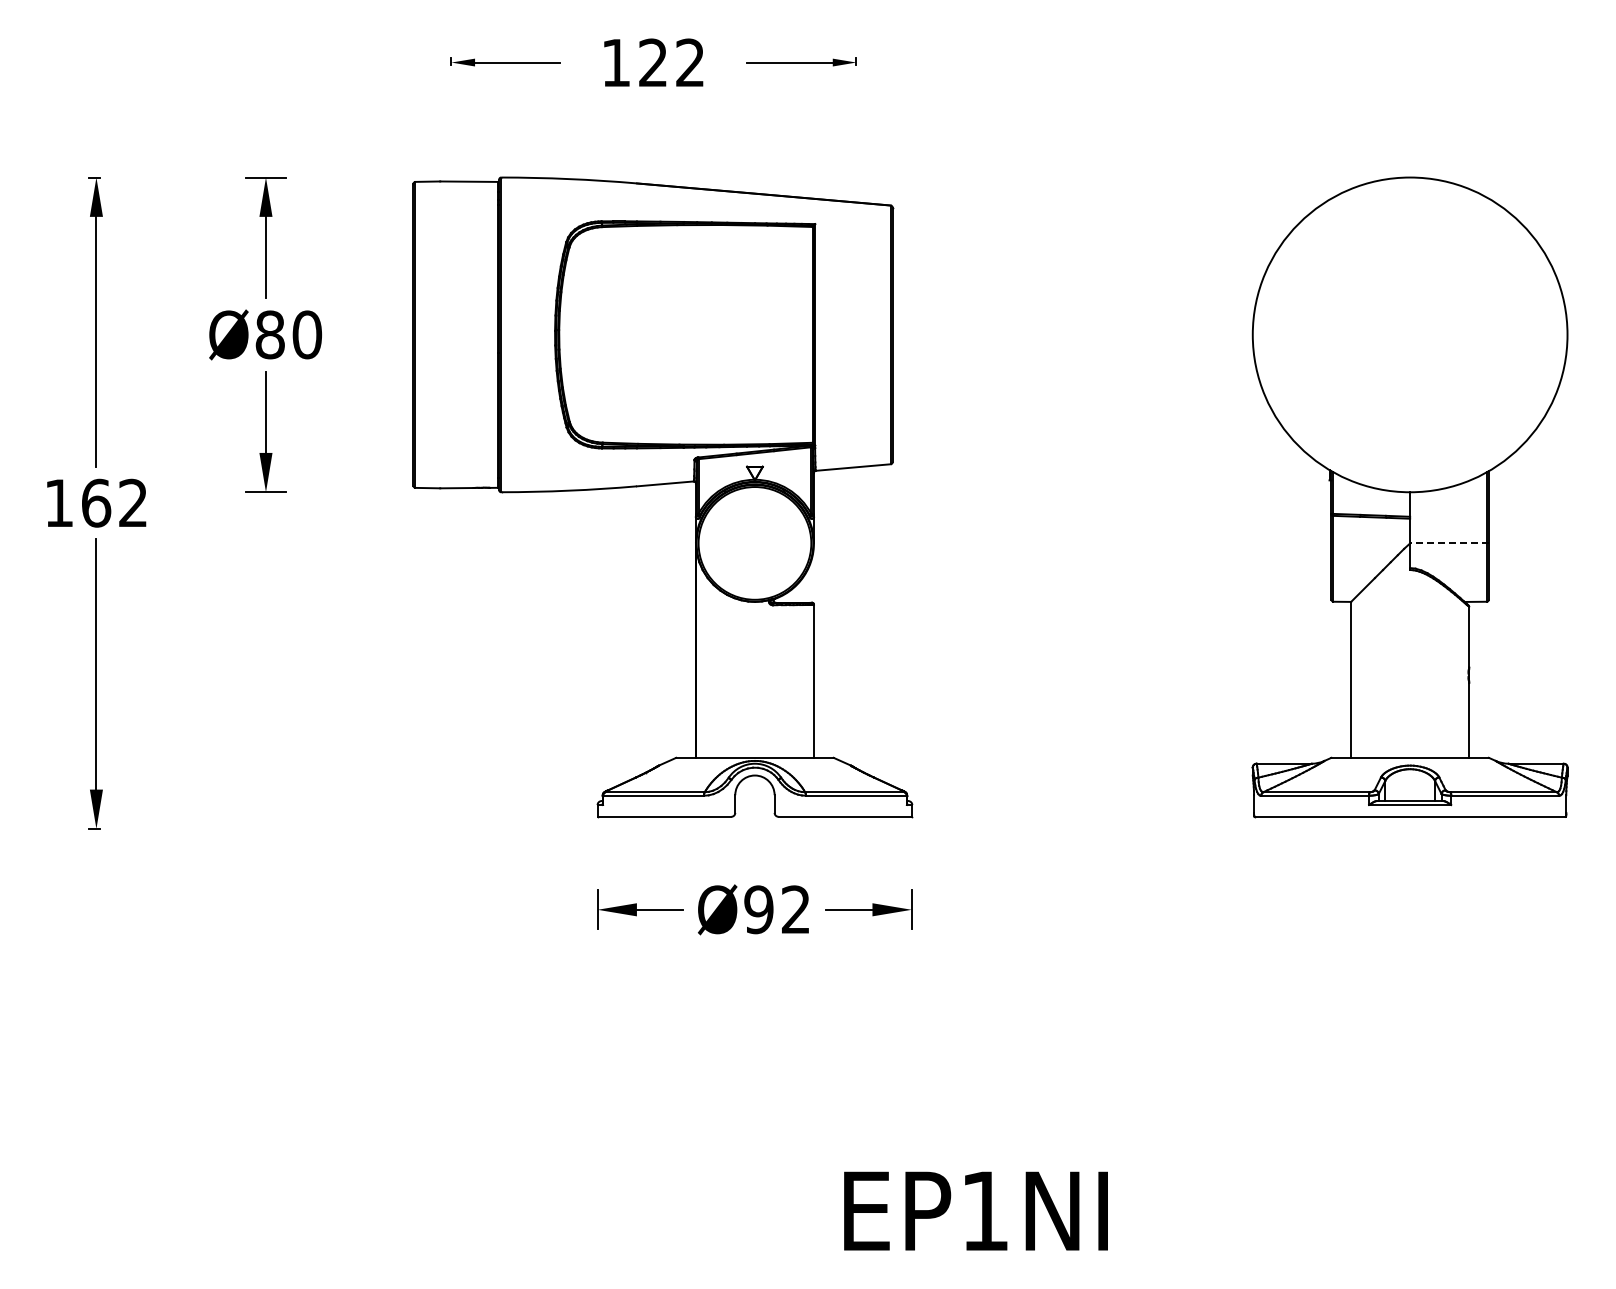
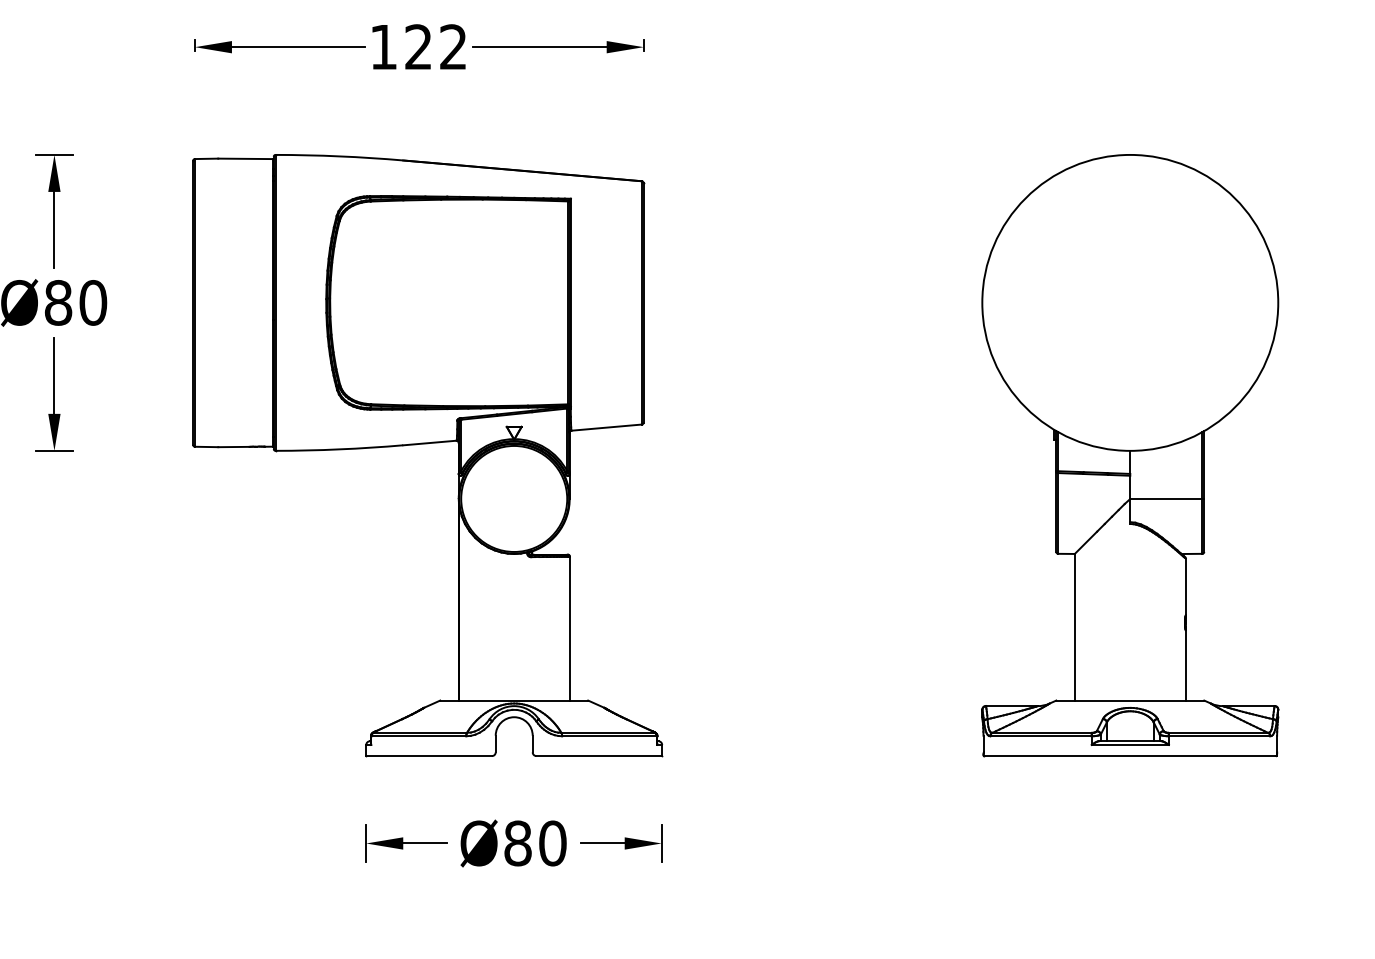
part: (505, 61) -> (279, 45), size x1.67
part: (801, 61) -> (557, 45), size x1.67
line: (1448, 543) -> (1166, 499), dashed -> solid
text: (777, 909) -> (535, 843), Ø92 -> Ø80

